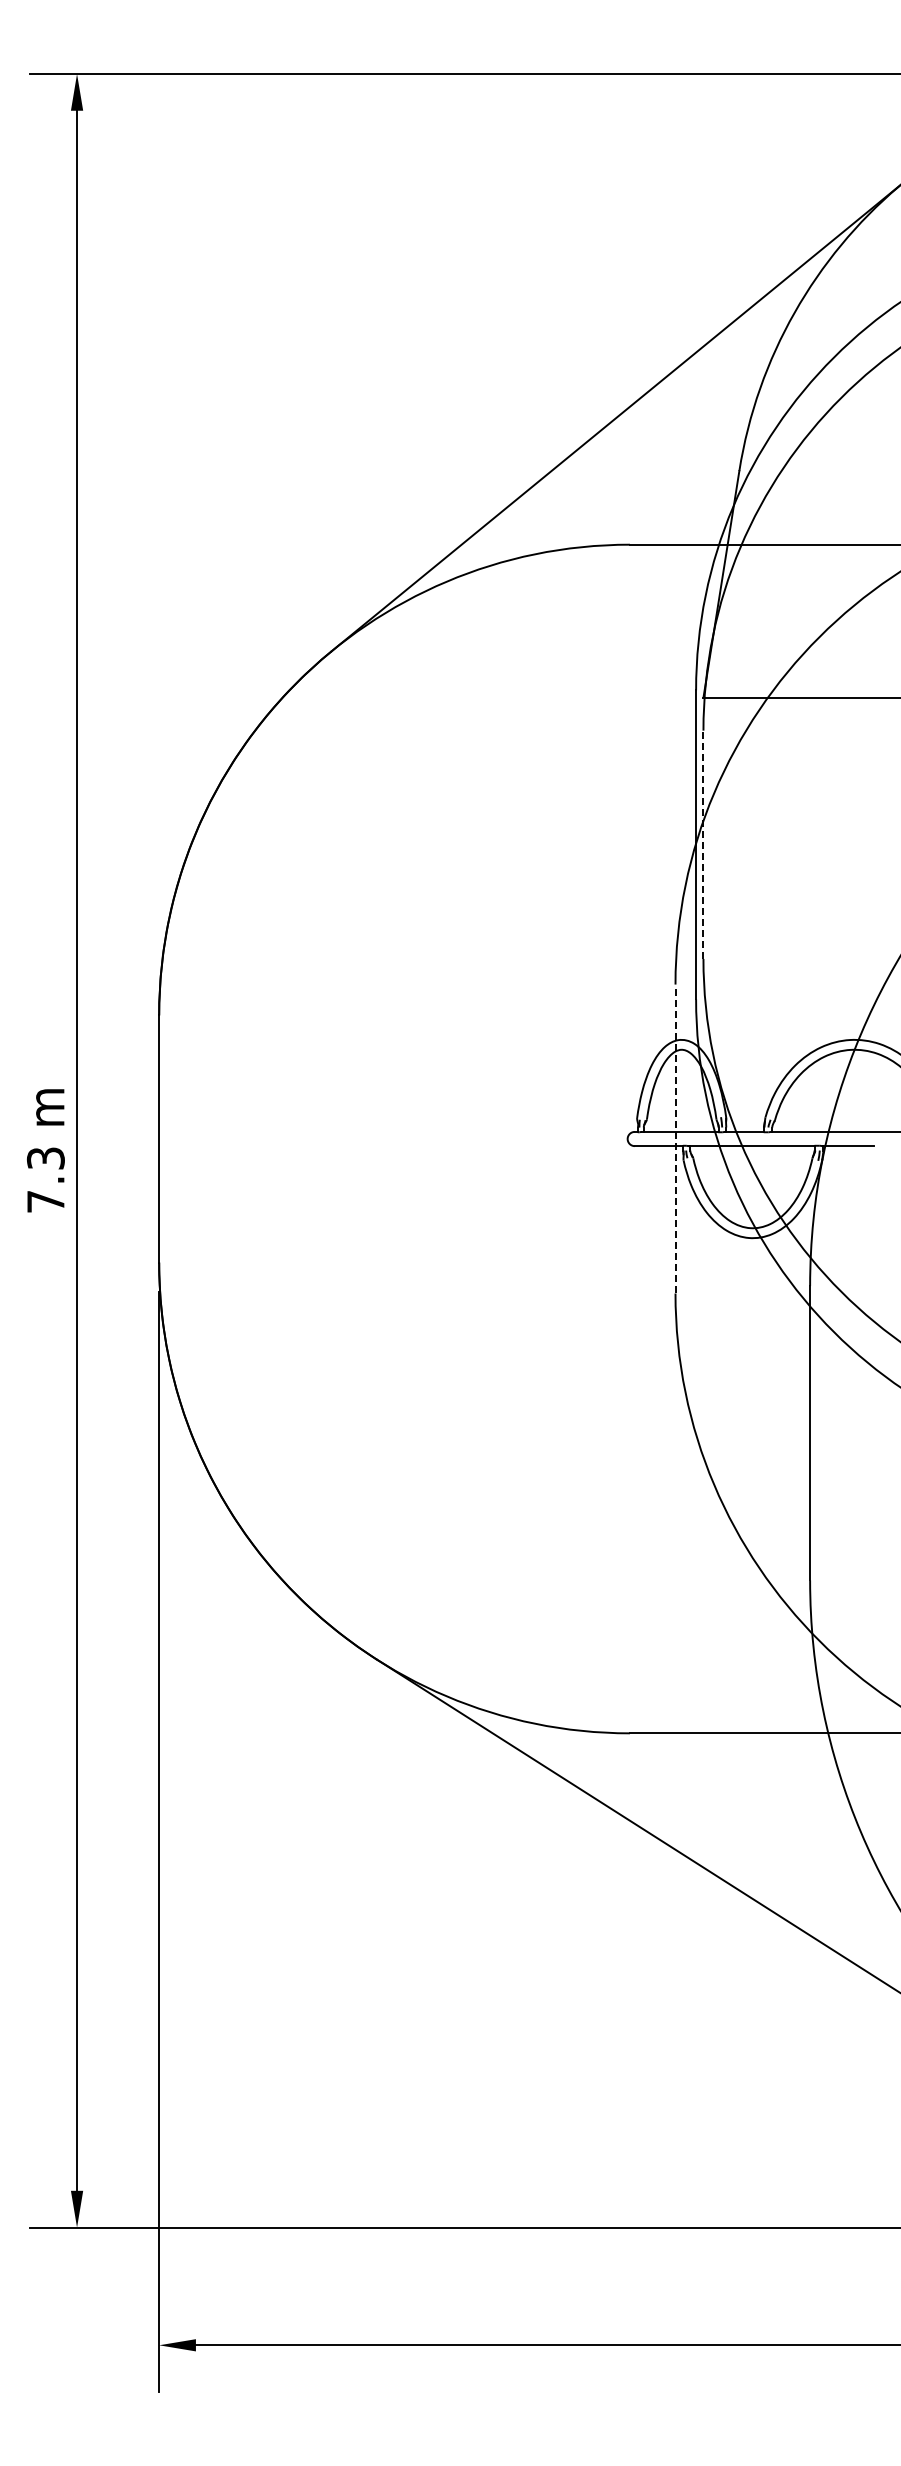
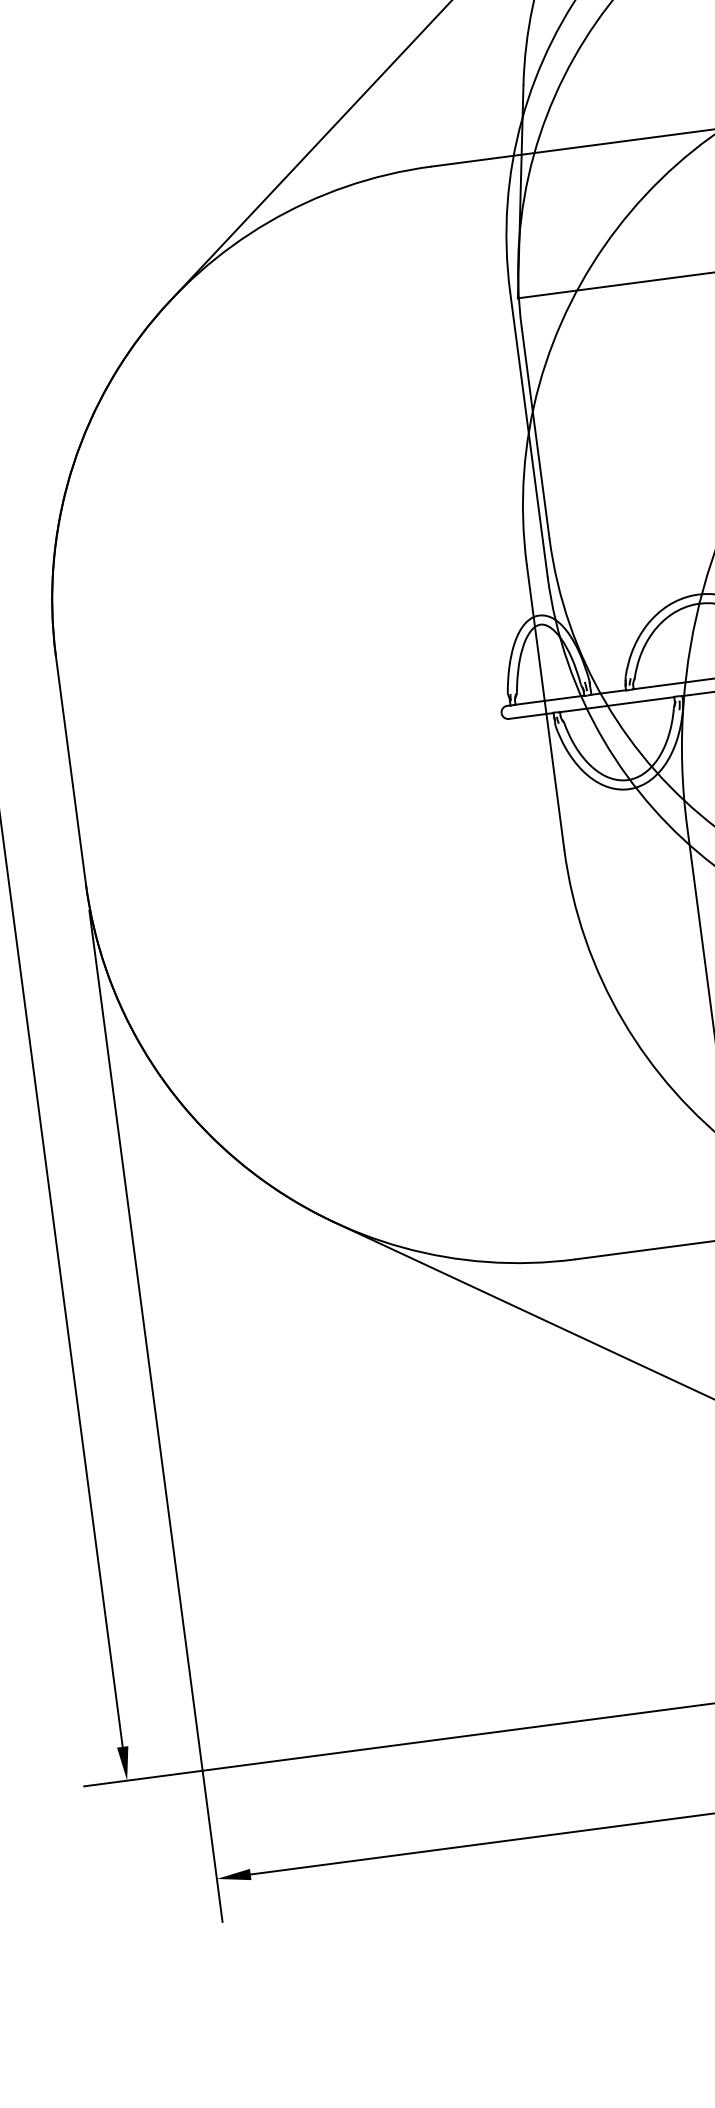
line: (703, 844) -> (535, 433), dashed -> solid
line: (675, 1138) -> (545, 706), dashed -> solid

